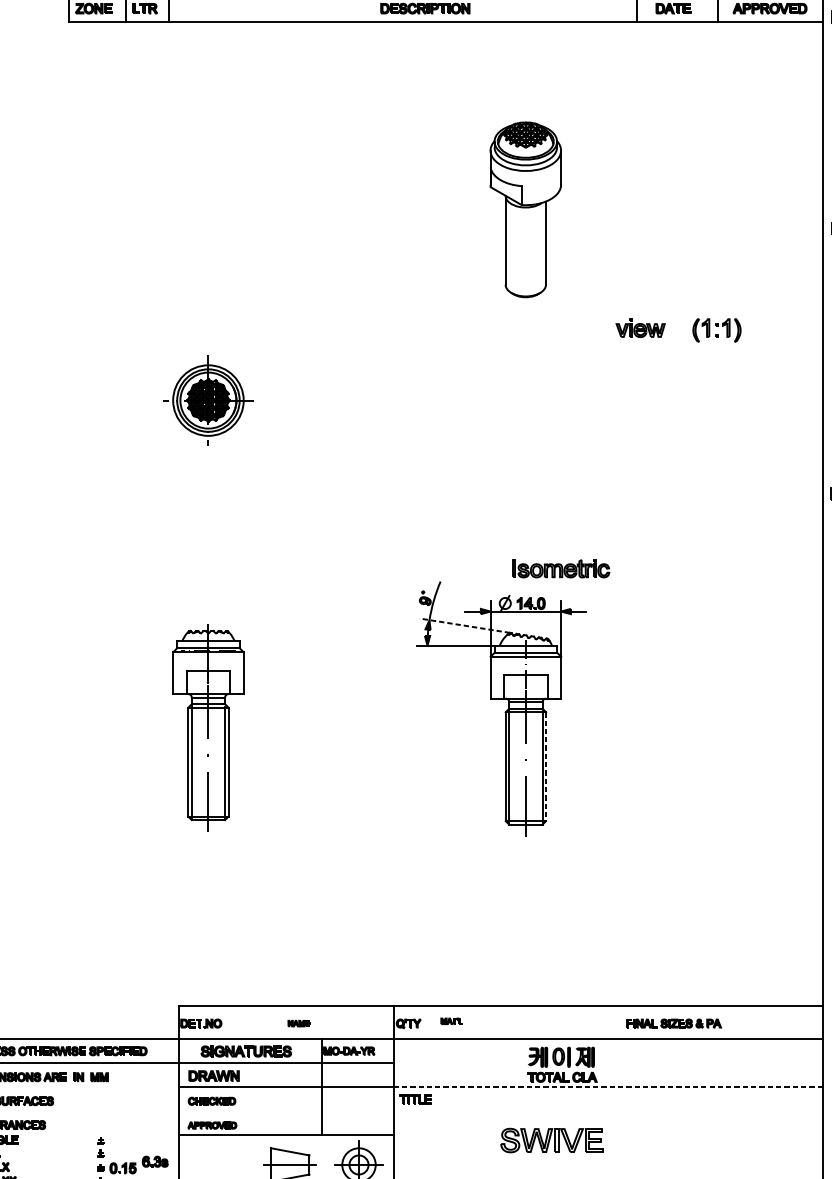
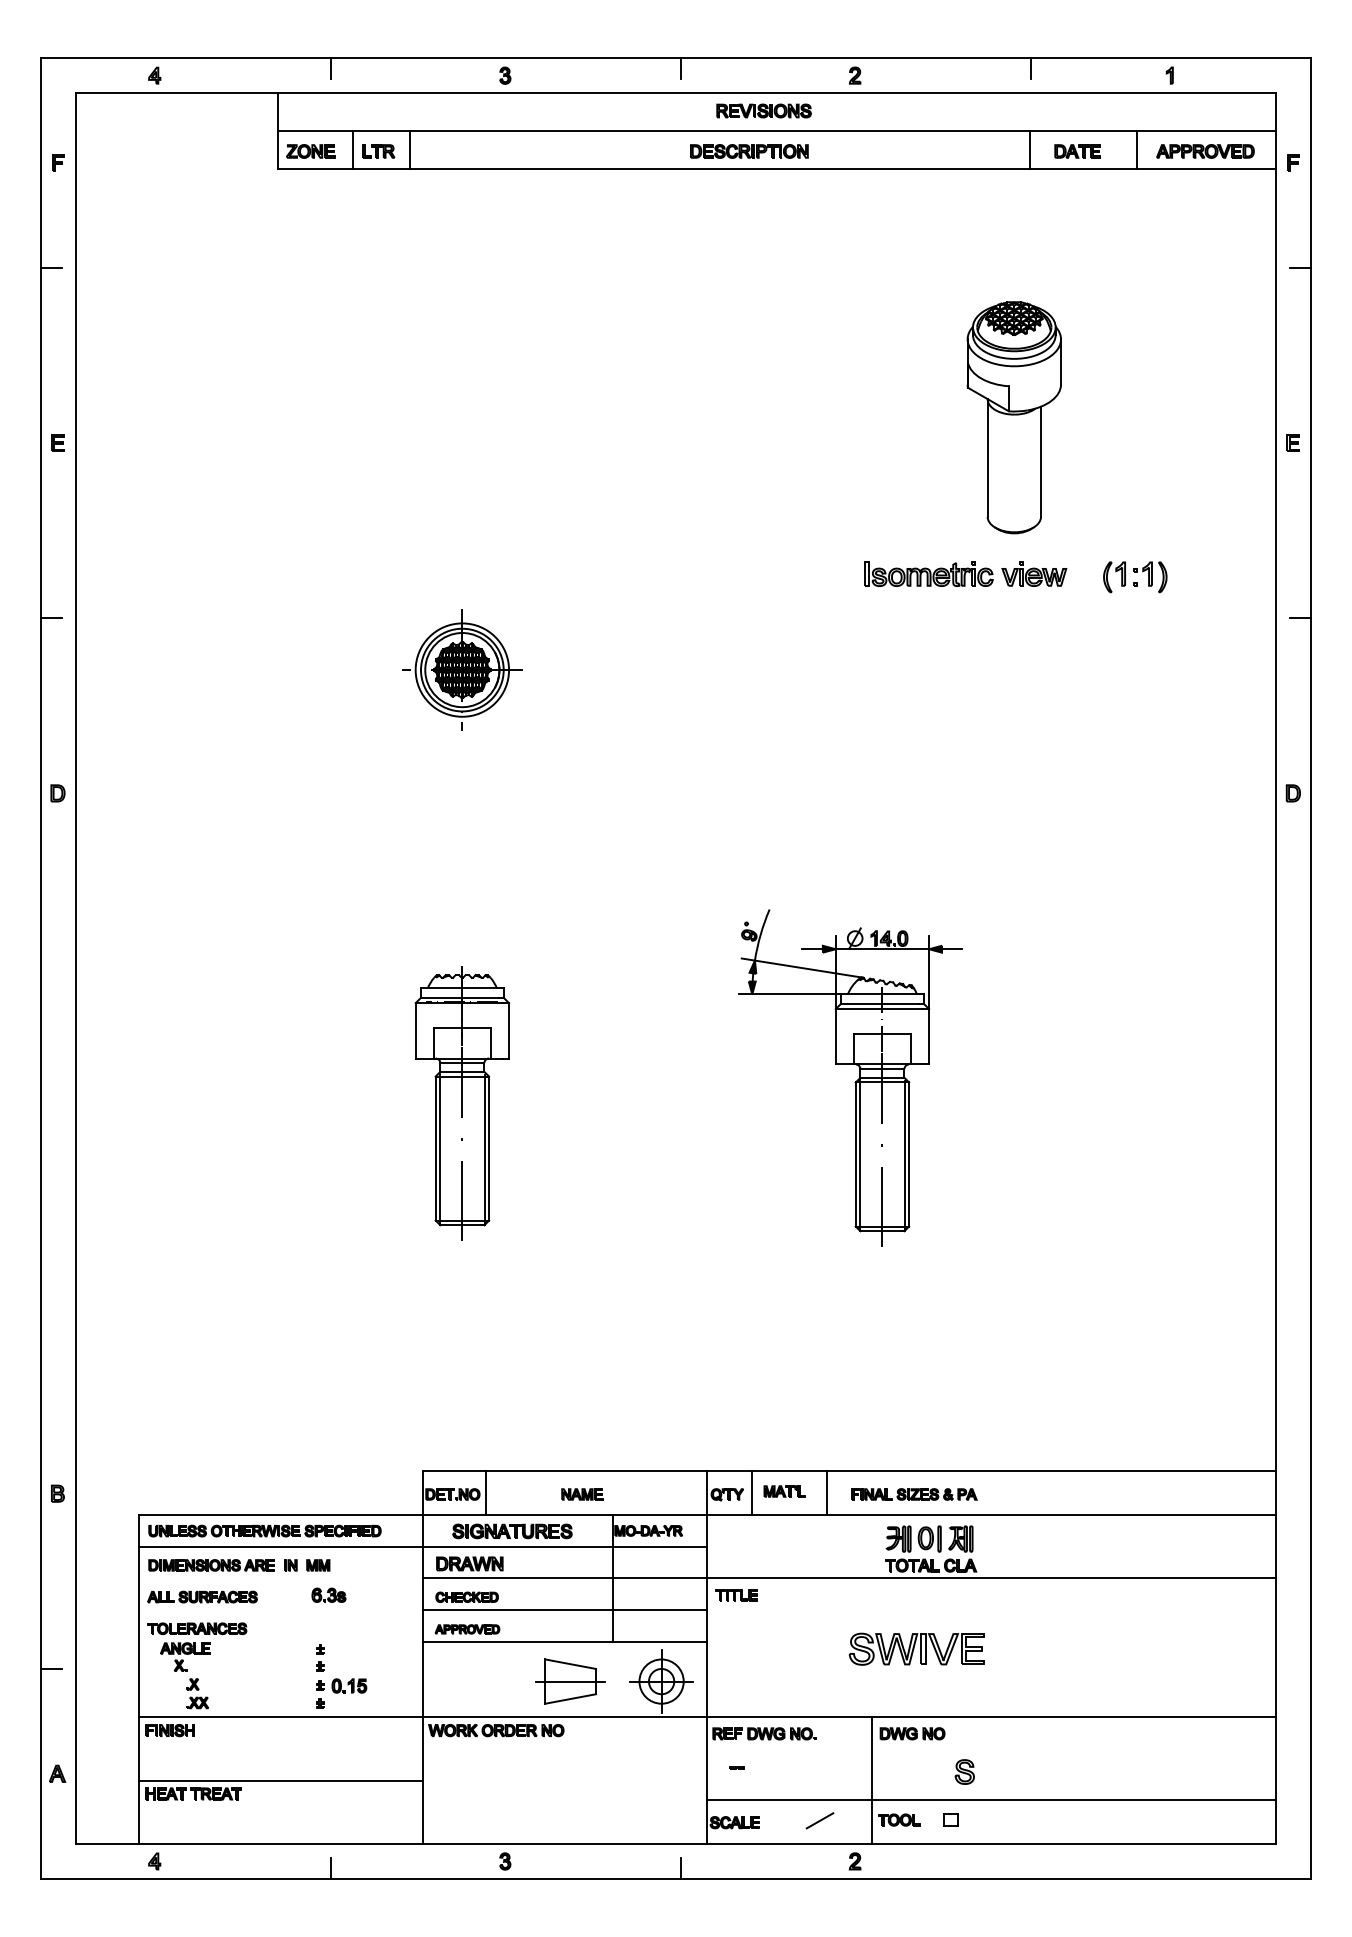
part: (525, 209) -> (1013, 417), moved
part: (560, 567) -> (928, 573), moved
line: (464, 625) -> (801, 967), dashed -> solid
line: (546, 767) -> (909, 1155), dashed -> solid
part: (451, 1021) -> (784, 1491), size x1.43
line: (226, 1022) -> (486, 1492), added
line: (426, 1022) -> (751, 1492), added
line: (484, 1022) -> (827, 1492), added
part: (299, 1023) -> (582, 1494), size x1.43
part: (674, 1023) -> (914, 1494), moved
line: (609, 1087) -> (992, 1578), dashed -> solid
line: (285, 1111) -> (564, 1610), added
part: (154, 1161) -> (328, 1594), moved

